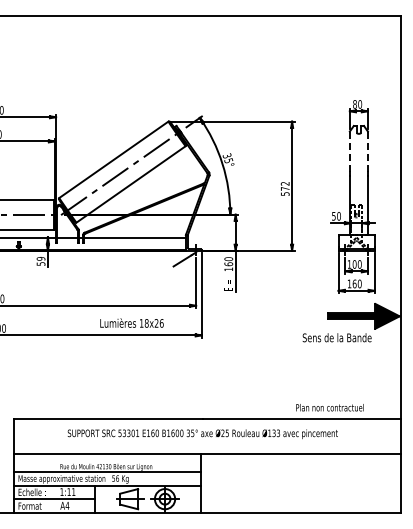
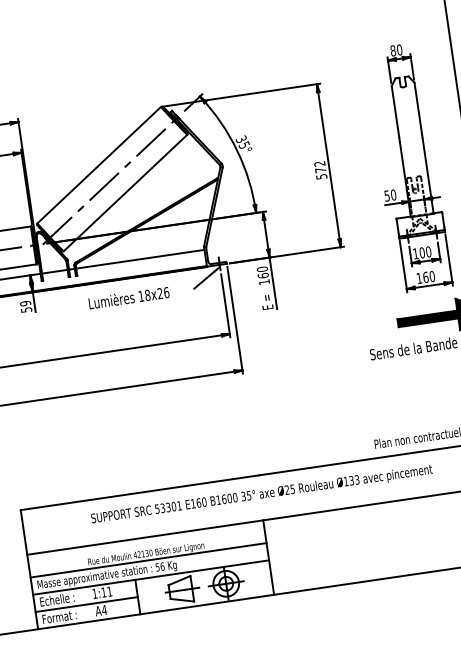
line: (349, 152) -> (395, 112), dashed -> solid
line: (367, 152) -> (417, 109), dashed -> solid
text: (131, 322) -> (128, 297), moved

